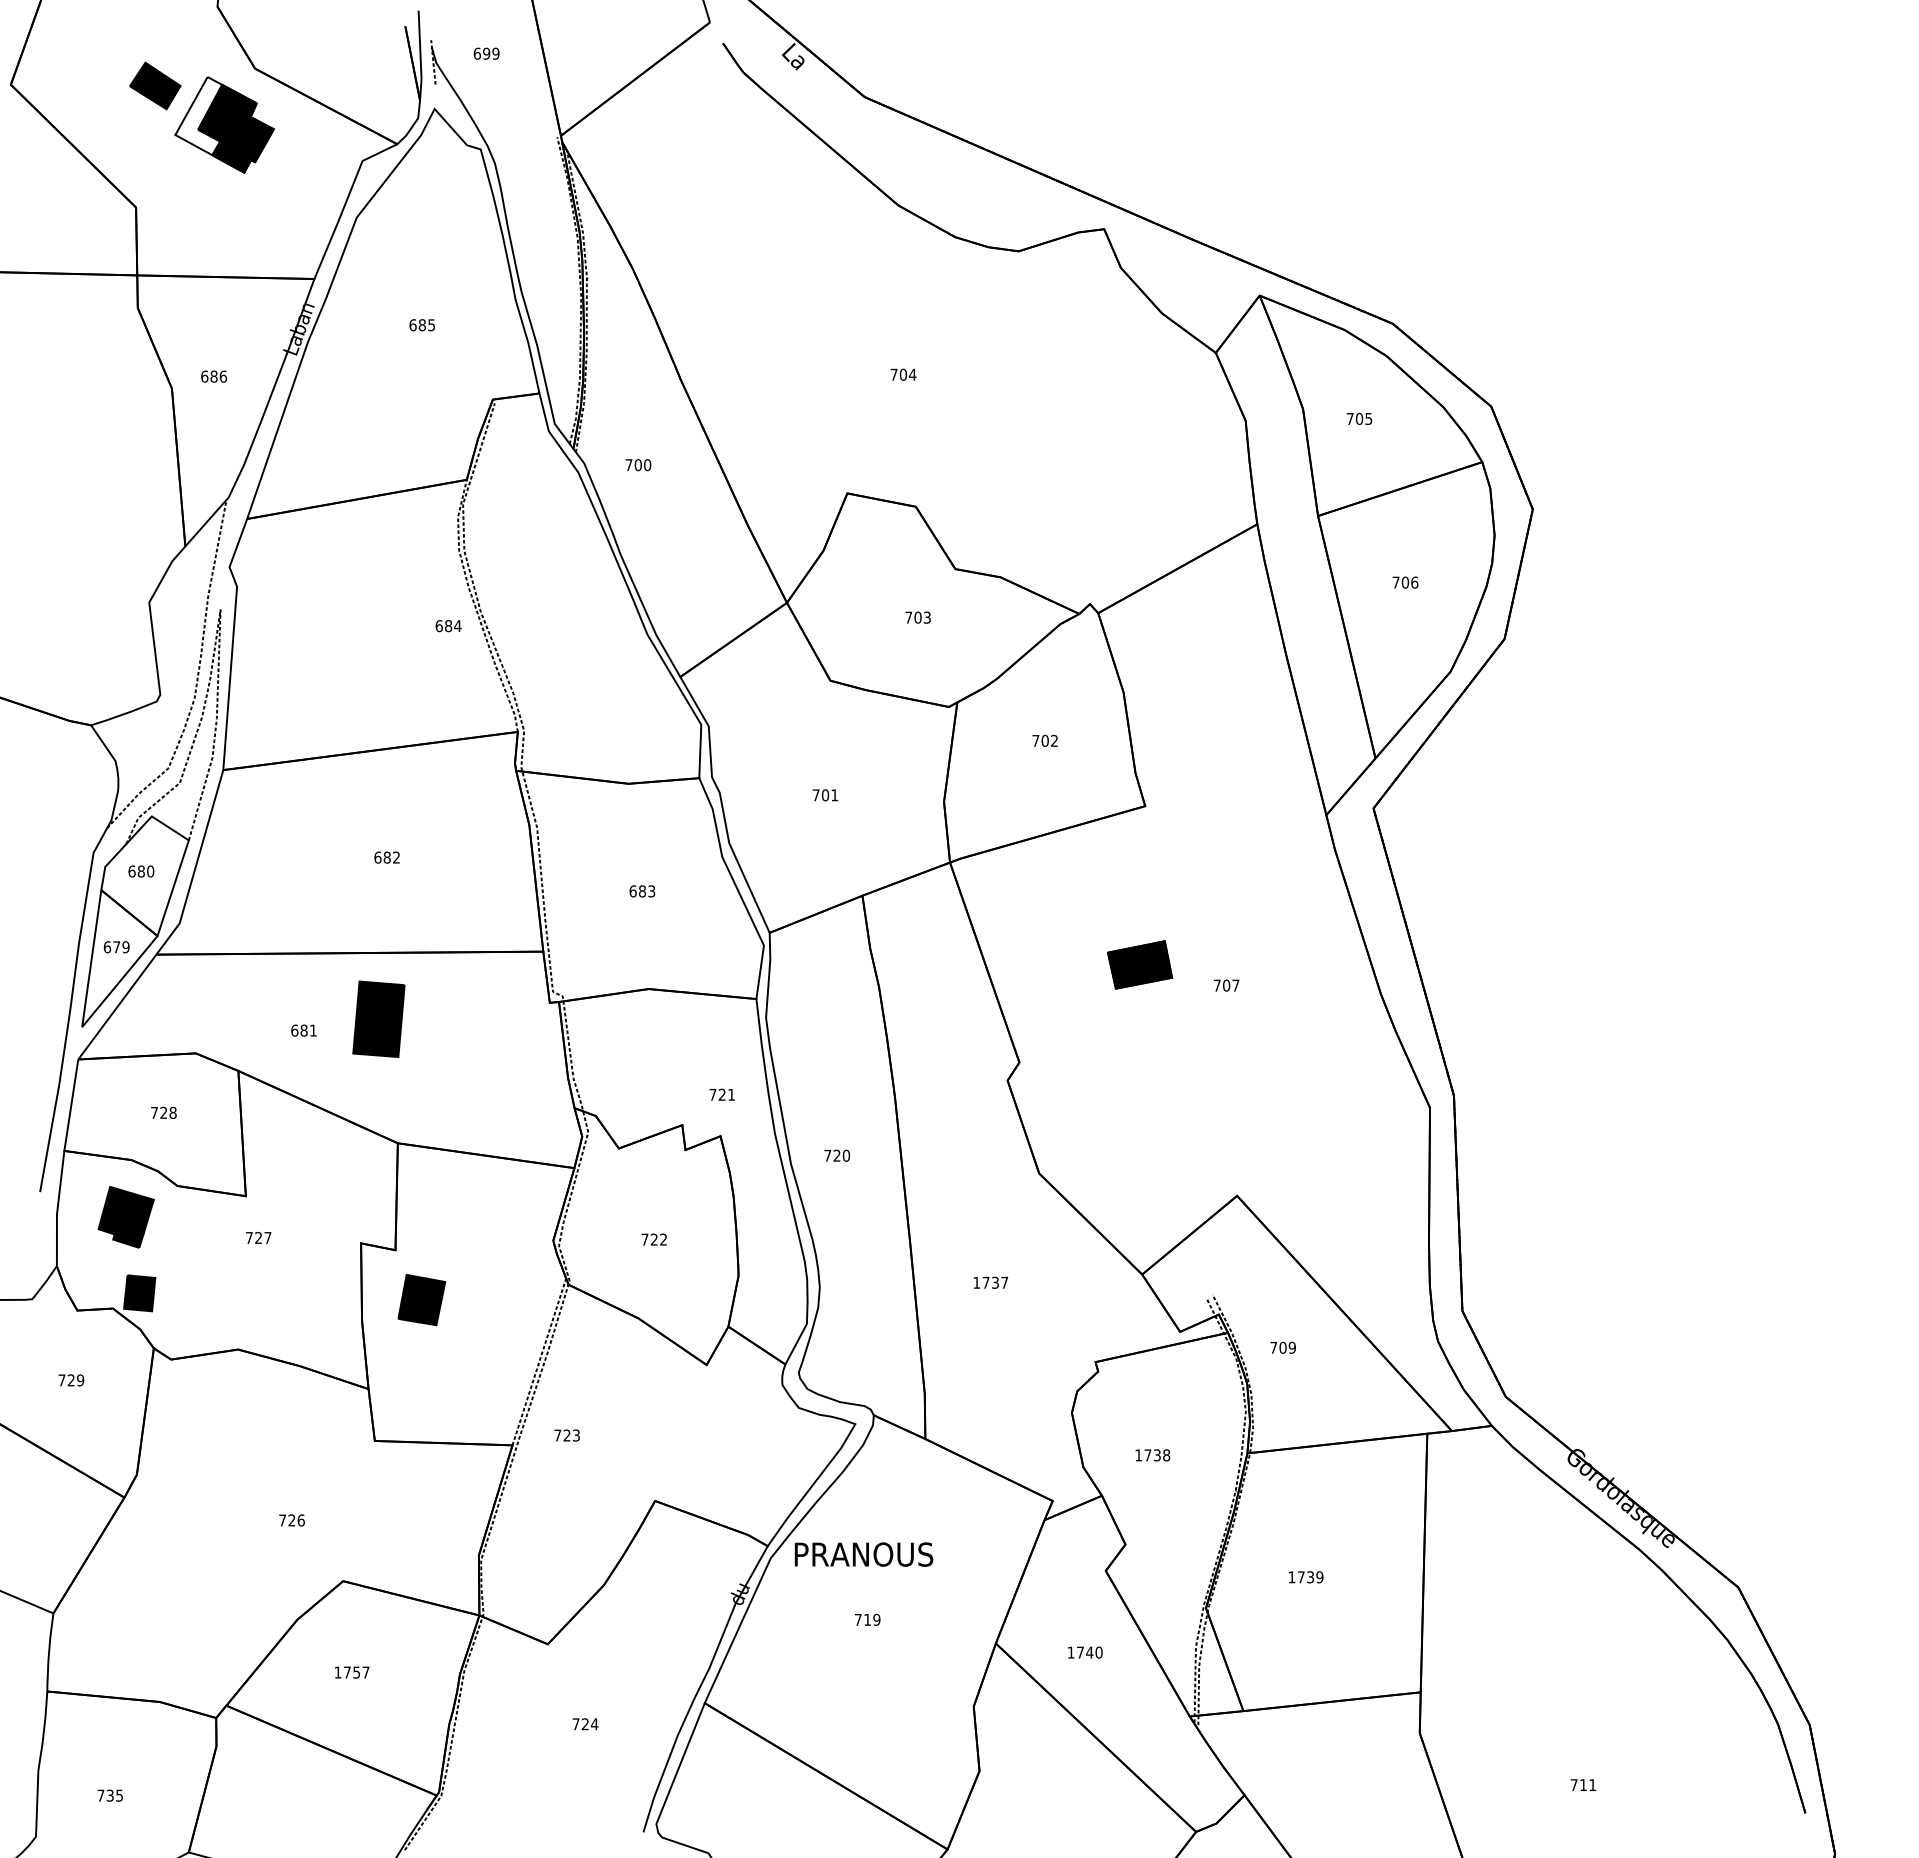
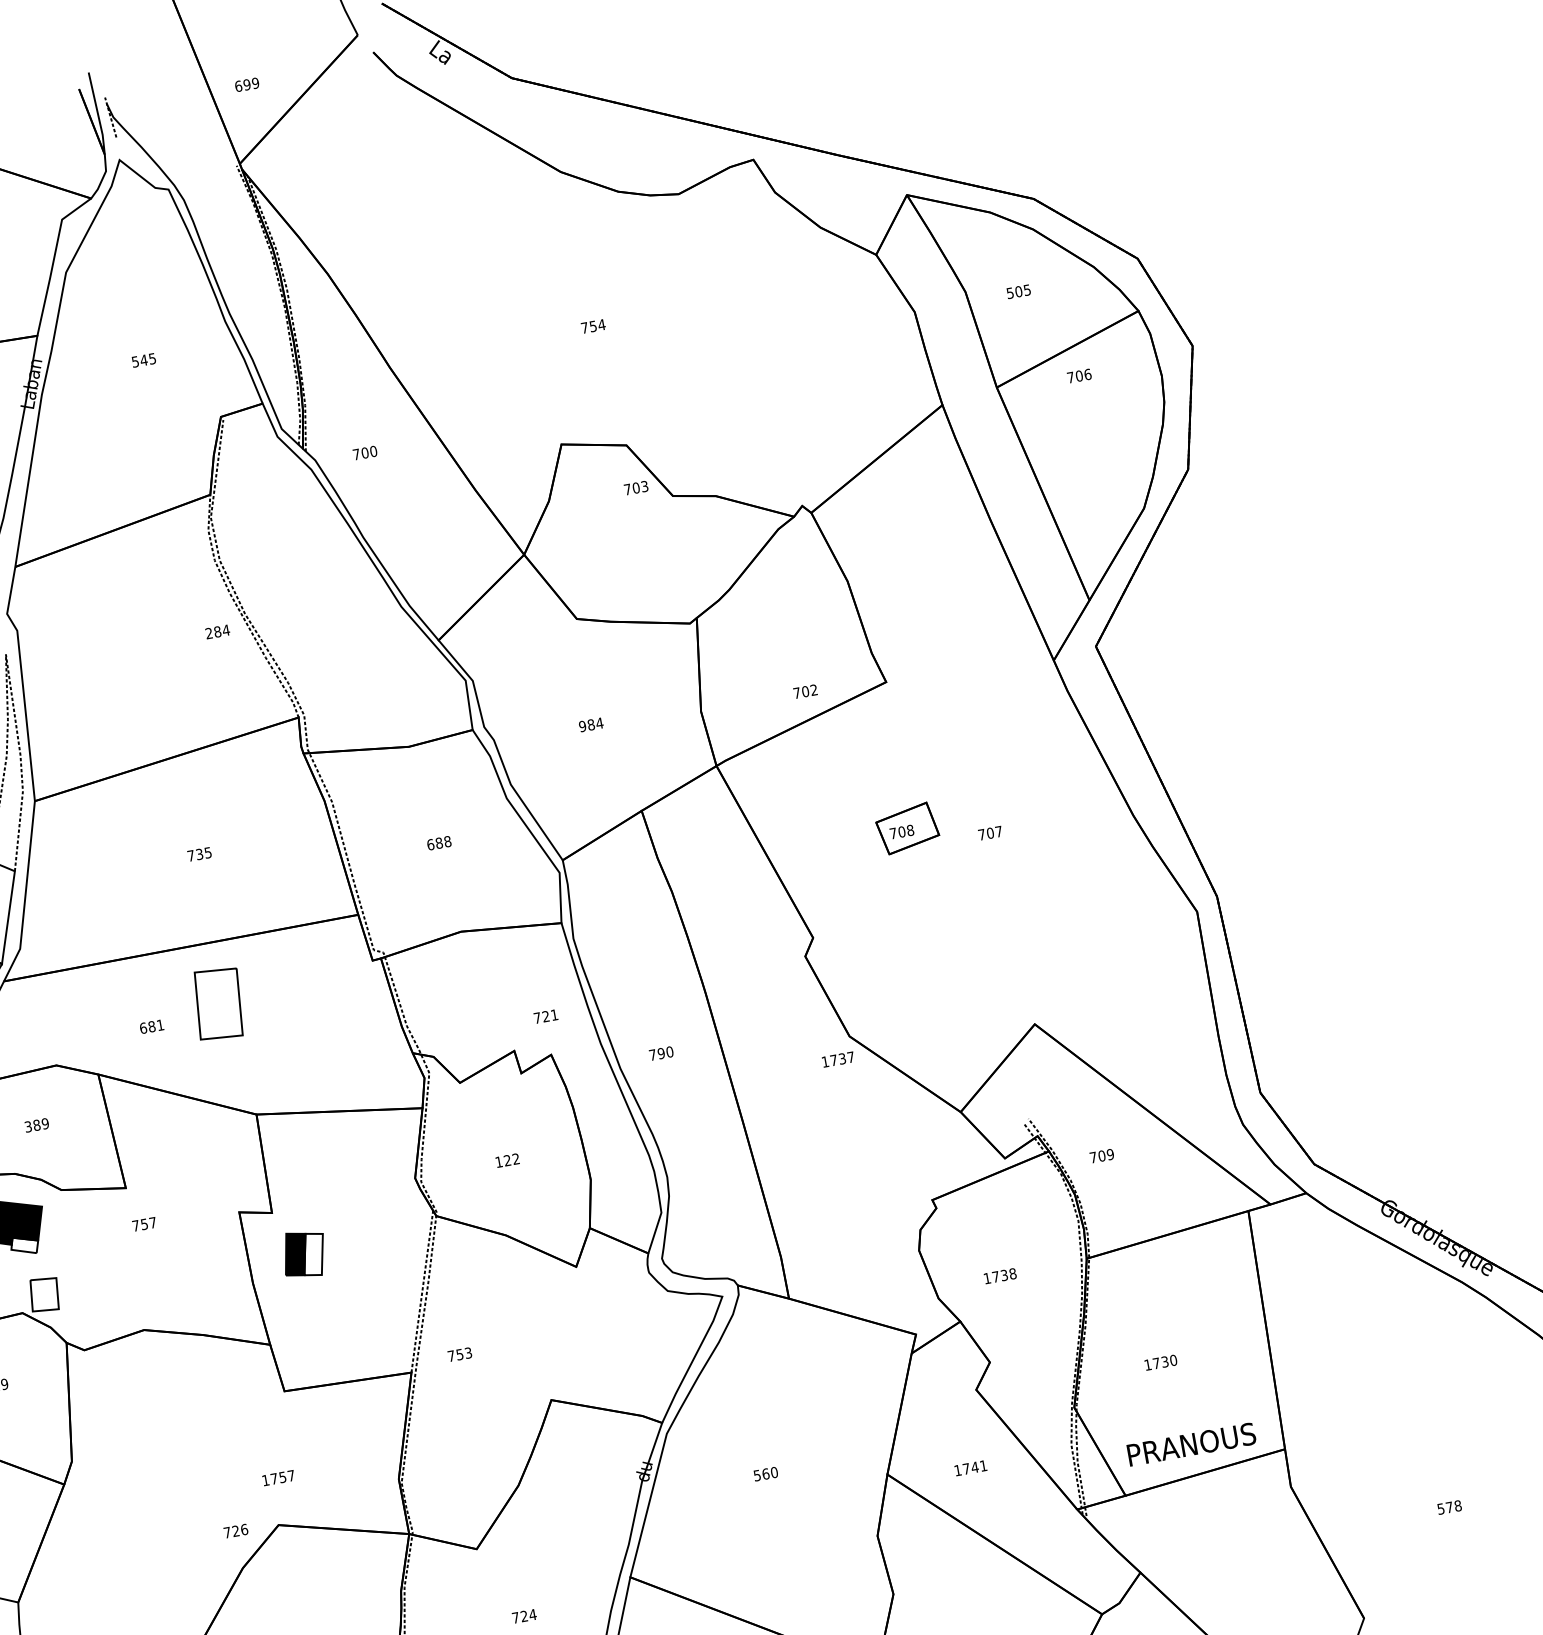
text: (486, 53) -> (246, 84), moved
text: (417, 325) -> (139, 361), 685 -> 545
text: (903, 374) -> (593, 326), 704 -> 754
text: (1349, 419) -> (1009, 293), 705 -> 505
text: (1405, 582) -> (1079, 375), moved
text: (917, 617) -> (635, 487), moved
text: (438, 626) -> (208, 633), 684 -> 284
text: (1044, 740) -> (804, 691), moved
text: (825, 795) -> (591, 725), 701 -> 984
text: (386, 857) -> (198, 854), 682 -> 735
text: (651, 891) -> (447, 841), 683 -> 688
fill: (1139, 964) -> (907, 828), removed
fill: (378, 1019) -> (218, 1004), removed
text: (163, 1112) -> (36, 1124), 728 -> 389
text: (836, 1155) -> (660, 1053), 720 -> 790
fill: (128, 1237) -> (25, 1245), removed
text: (258, 1237) -> (144, 1223), 727 -> 757
text: (644, 1239) -> (498, 1162), 722 -> 122
text: (990, 1282) -> (837, 1059), moved
fill: (139, 1293) -> (44, 1294), removed
fill: (431, 1301) -> (313, 1254), removed
text: (566, 1435) -> (459, 1354), 723 -> 753
text: (291, 1520) -> (235, 1531), moved
text: (863, 1554) -> (1191, 1444), moved
text: (1319, 1577) -> (1173, 1360), 1739 -> 1730
text: (867, 1619) -> (765, 1473), 719 -> 560
text: (1098, 1652) -> (983, 1465), 1740 -> 1741
text: (352, 1672) -> (278, 1478), moved
text: (1583, 1785) -> (1449, 1507), 711 -> 578

